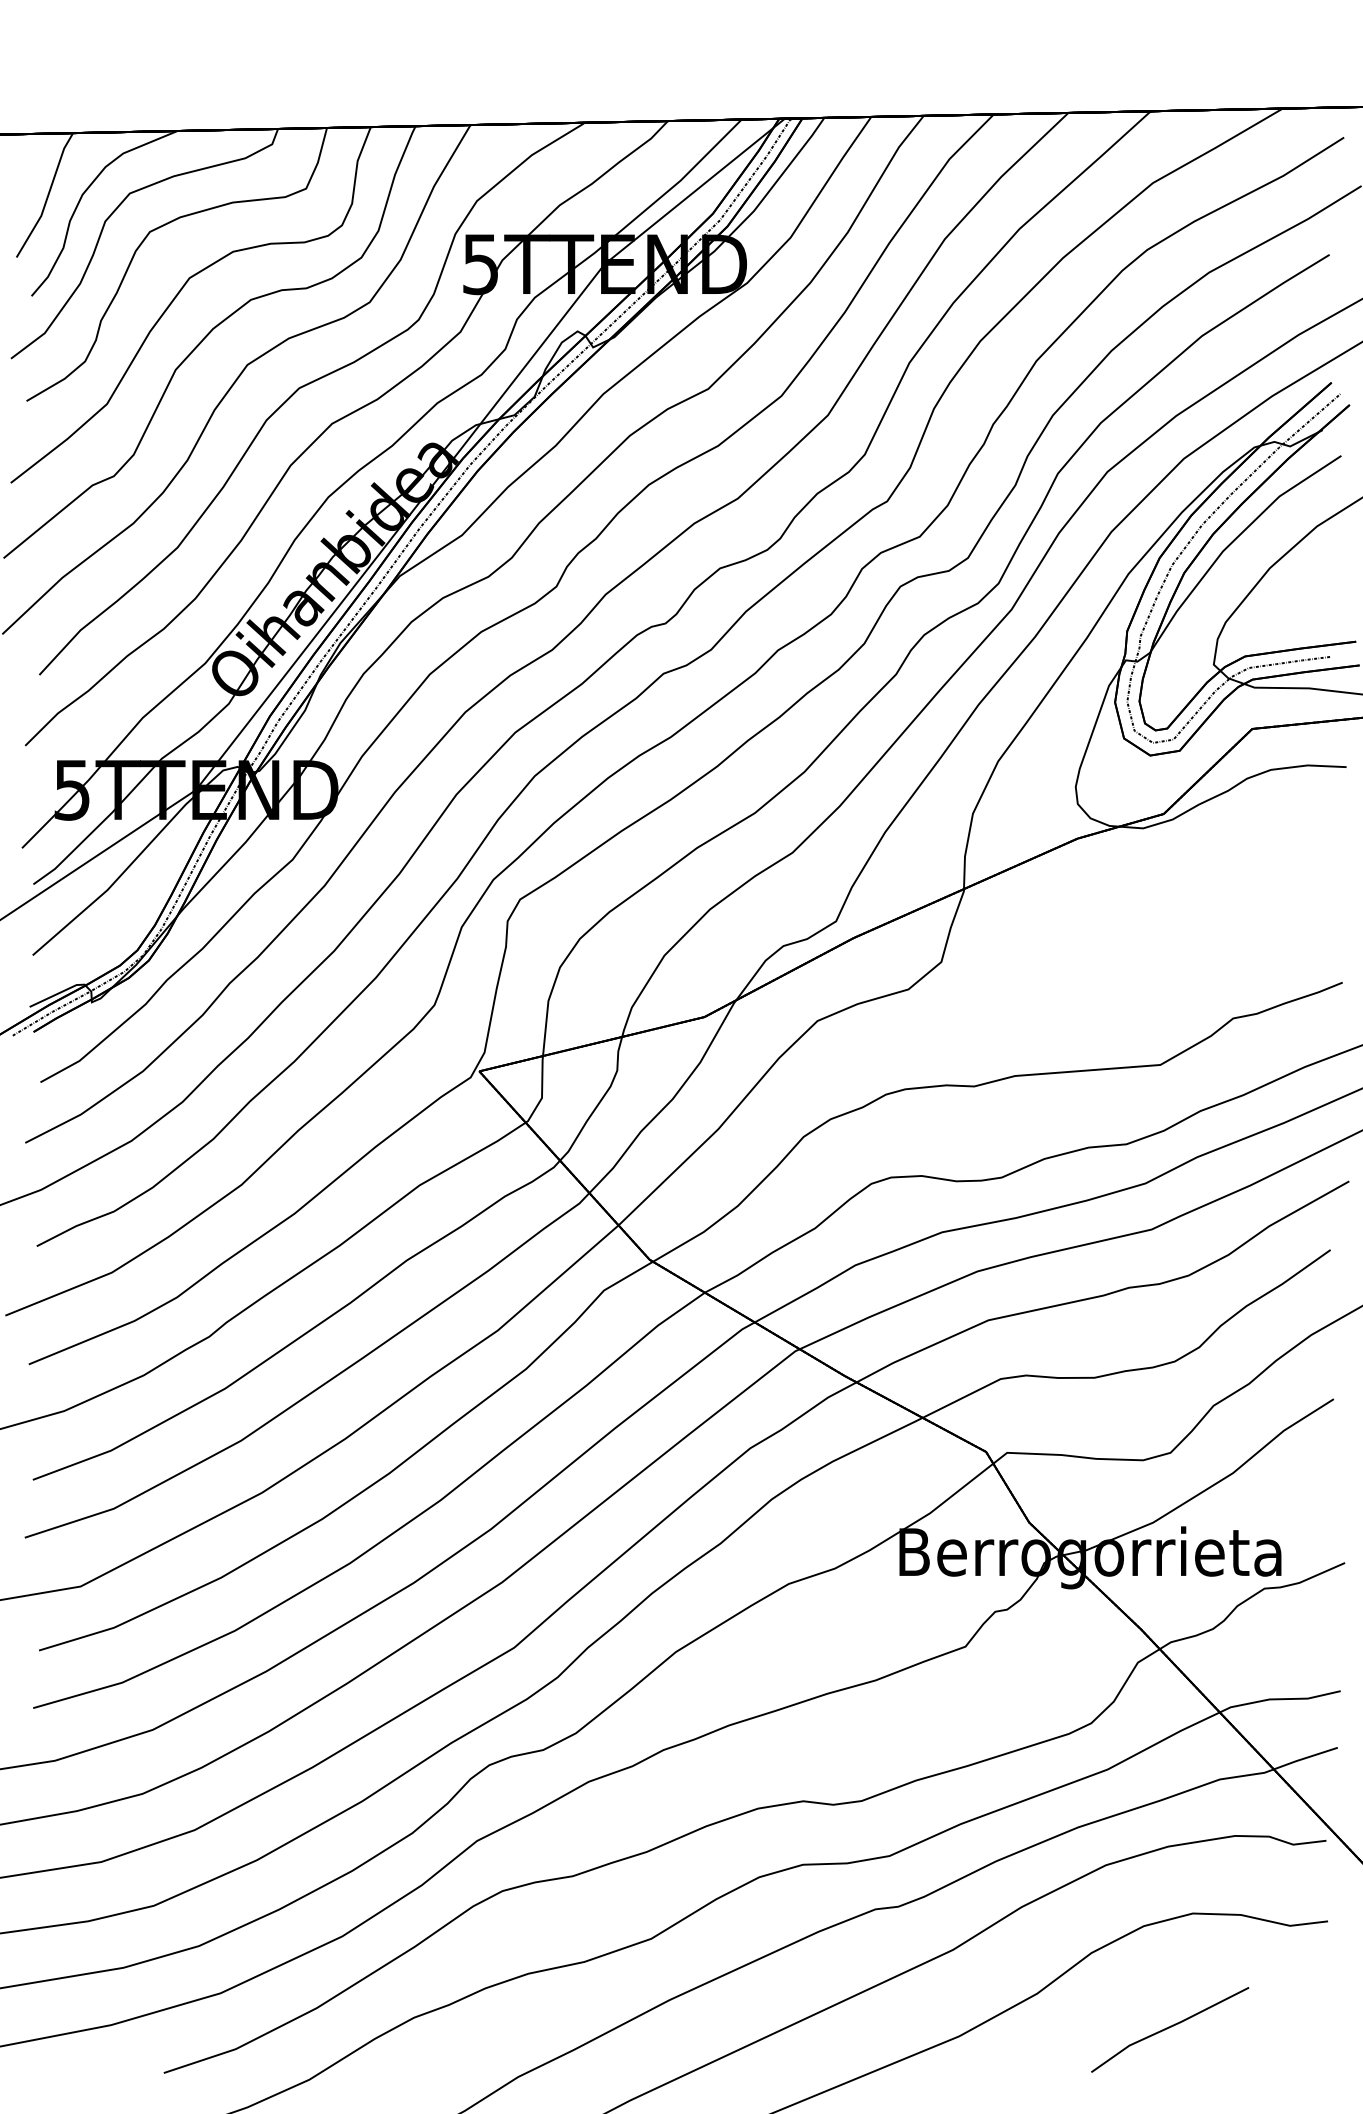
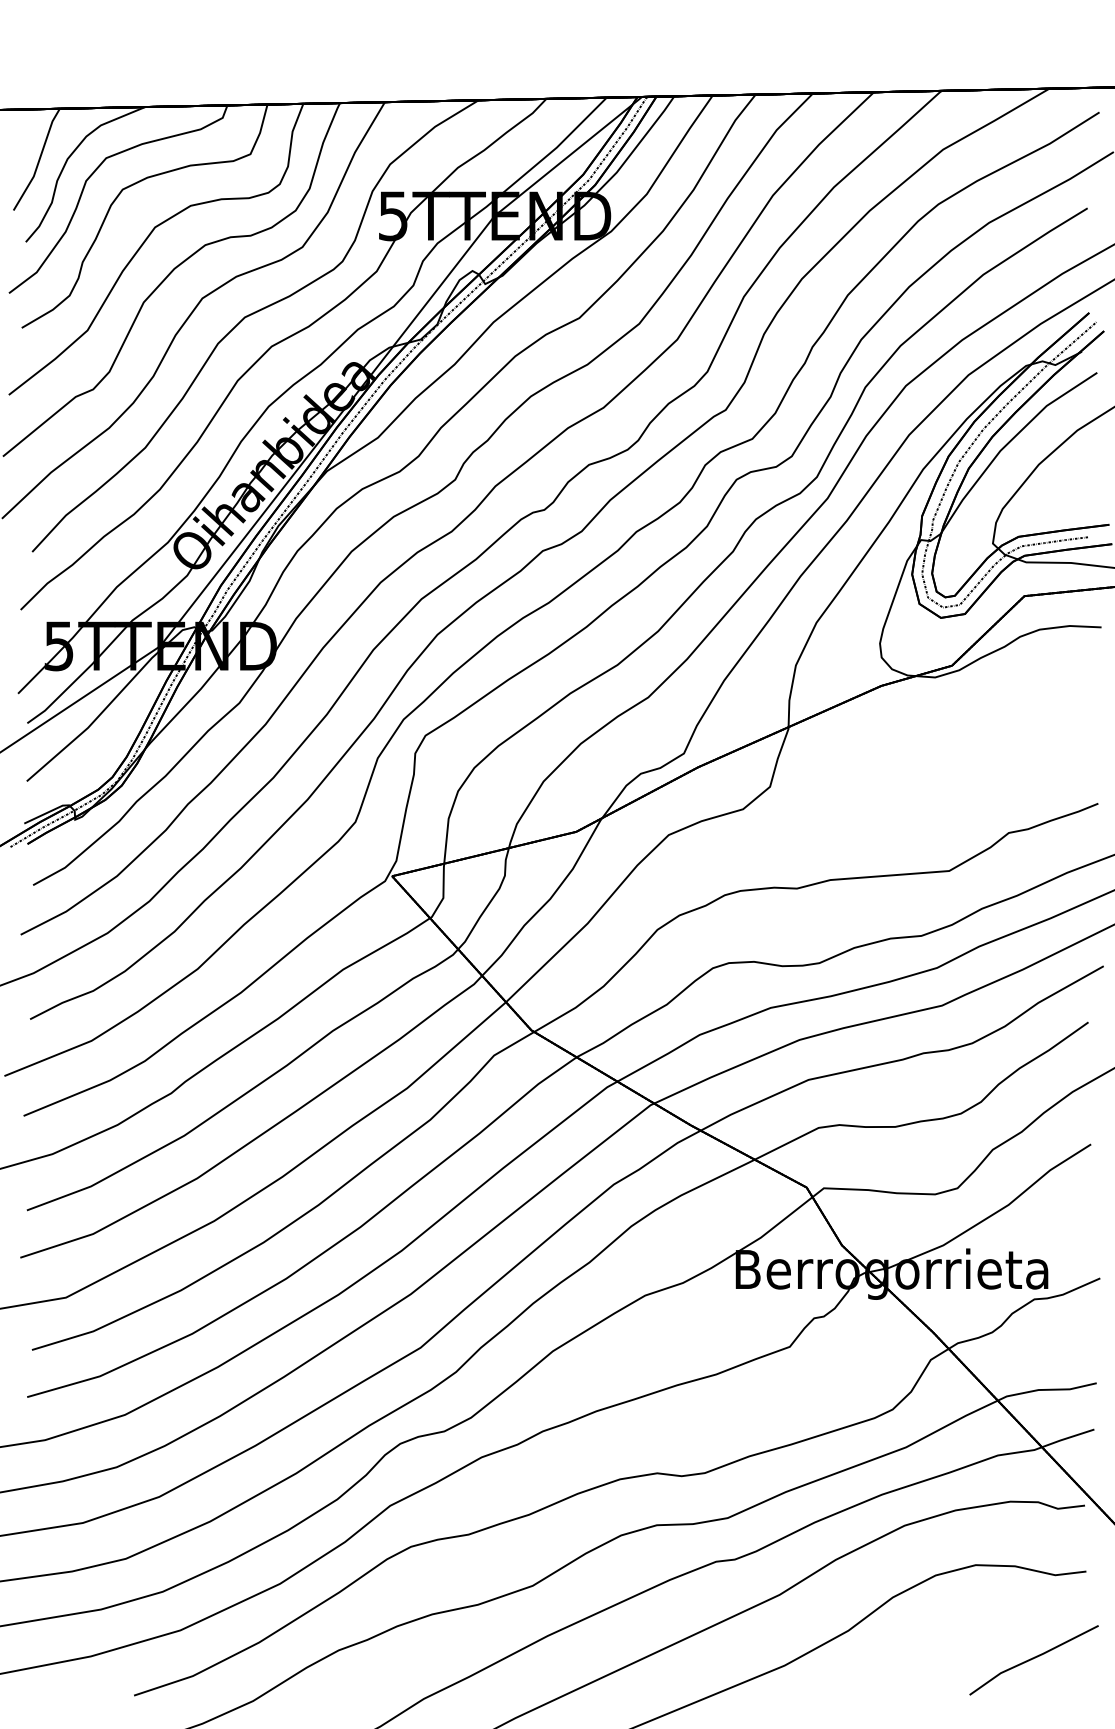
line: (1169, 2028) -> (1033, 1659), moved

